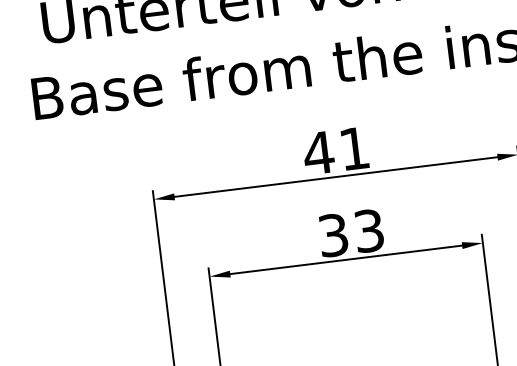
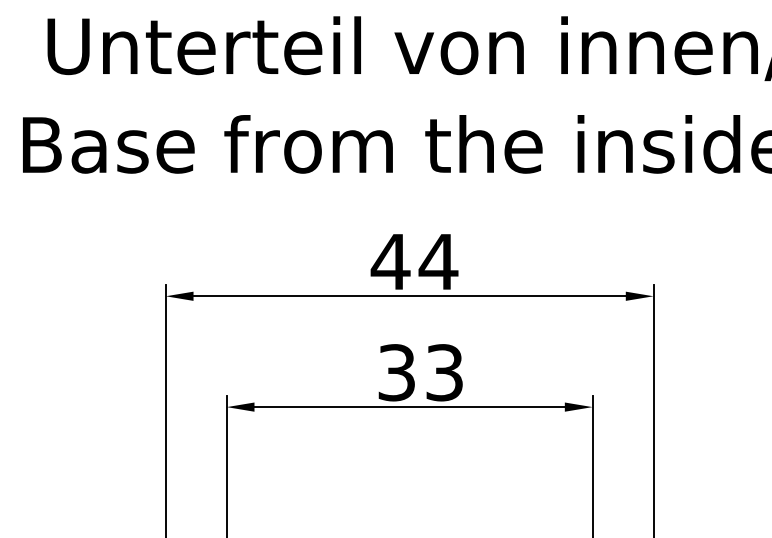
text: (354, 148) -> (438, 261), 41 -> 44

